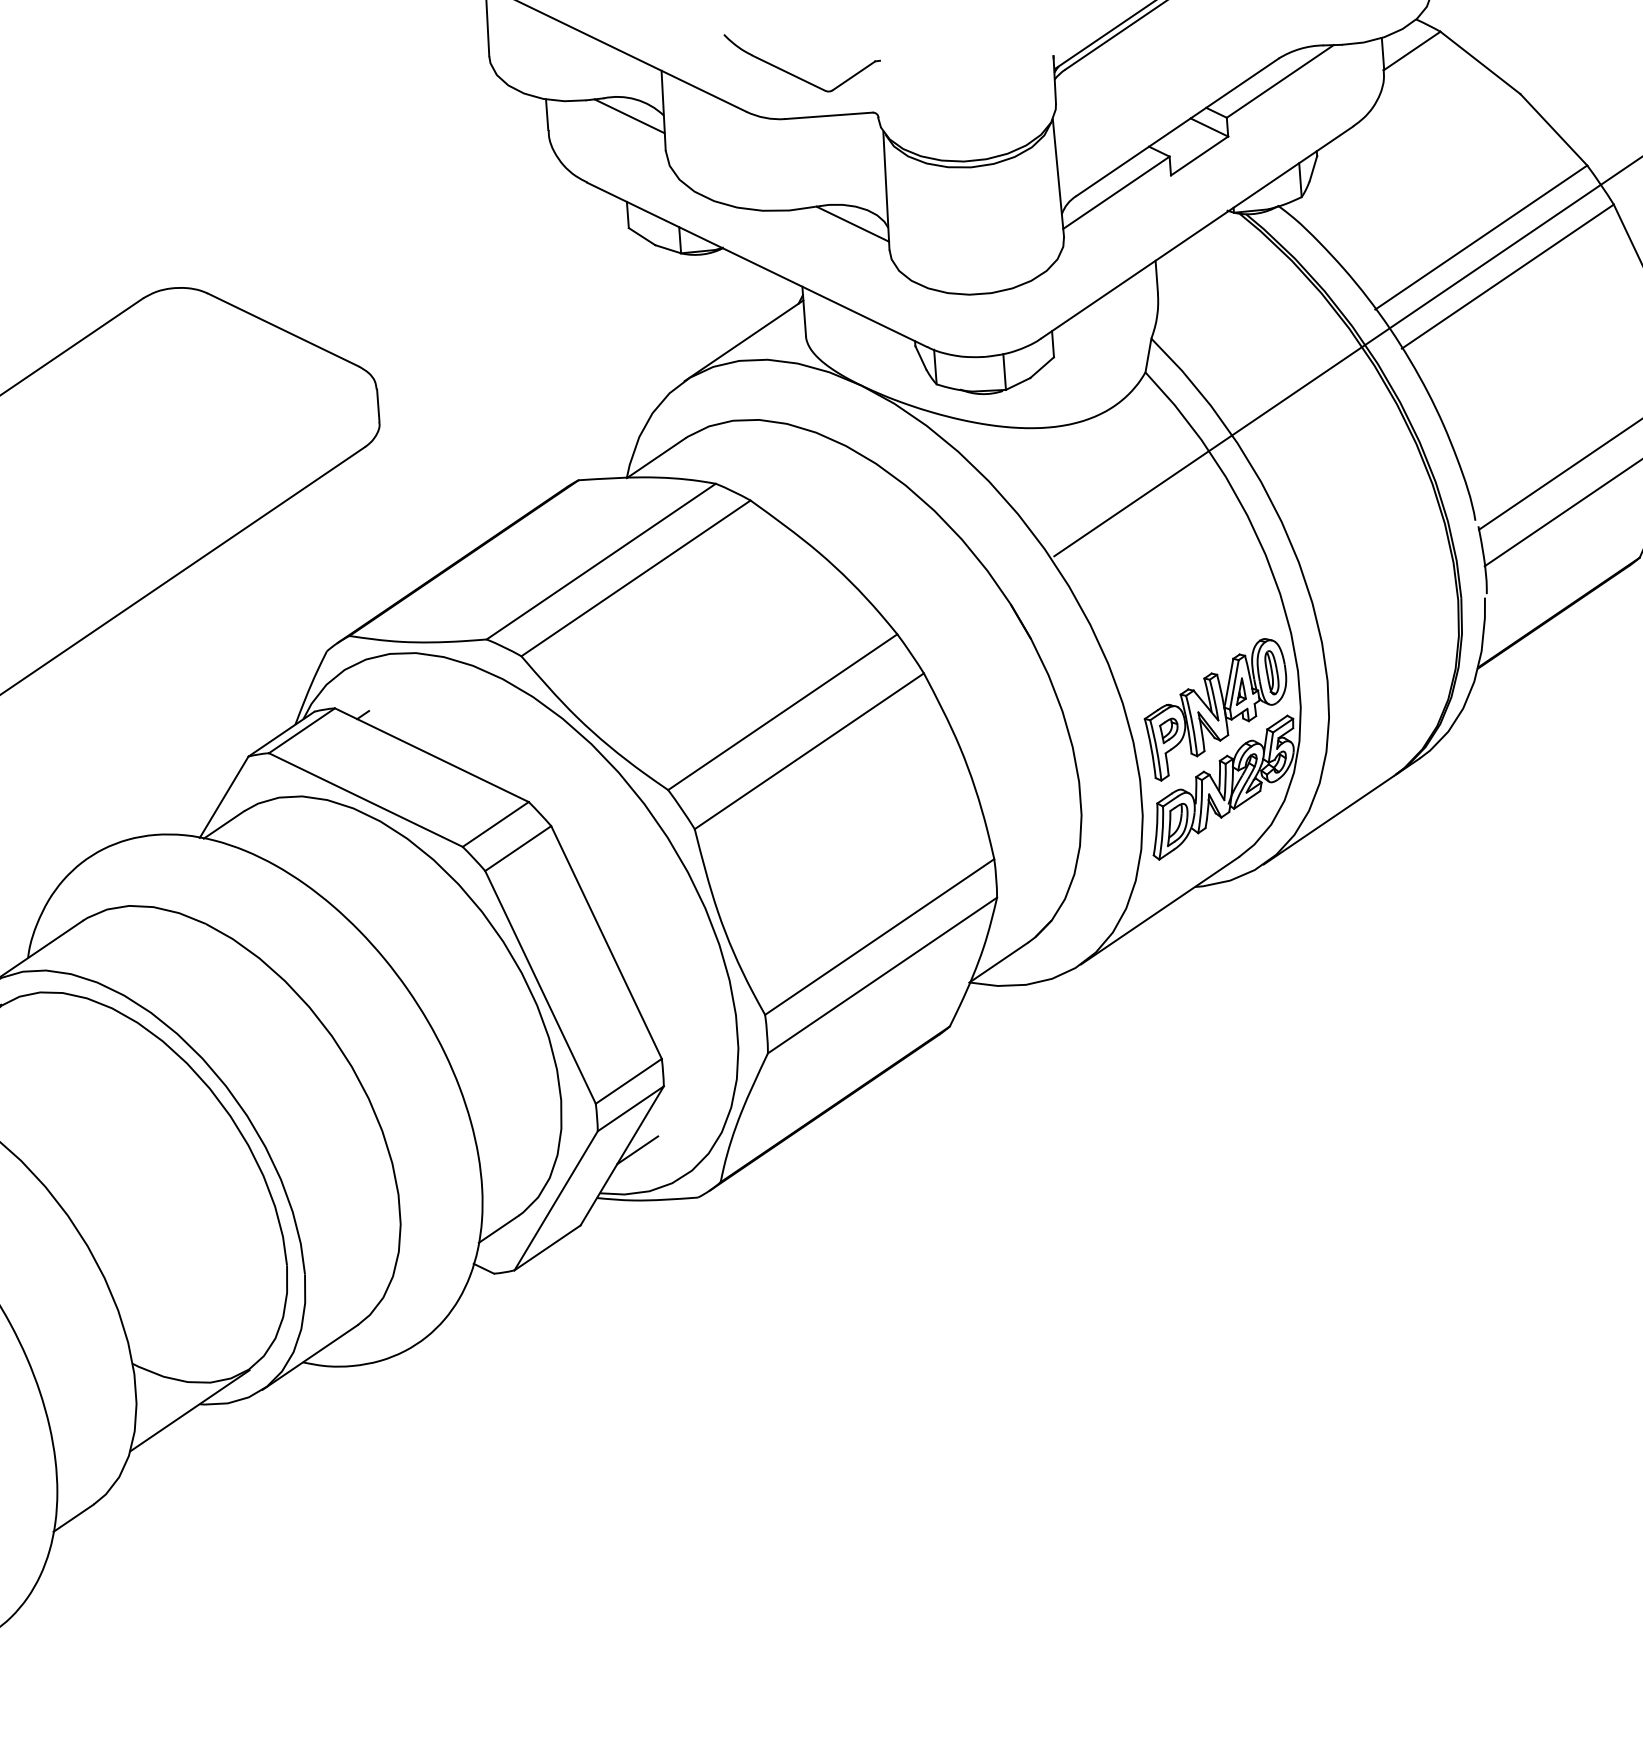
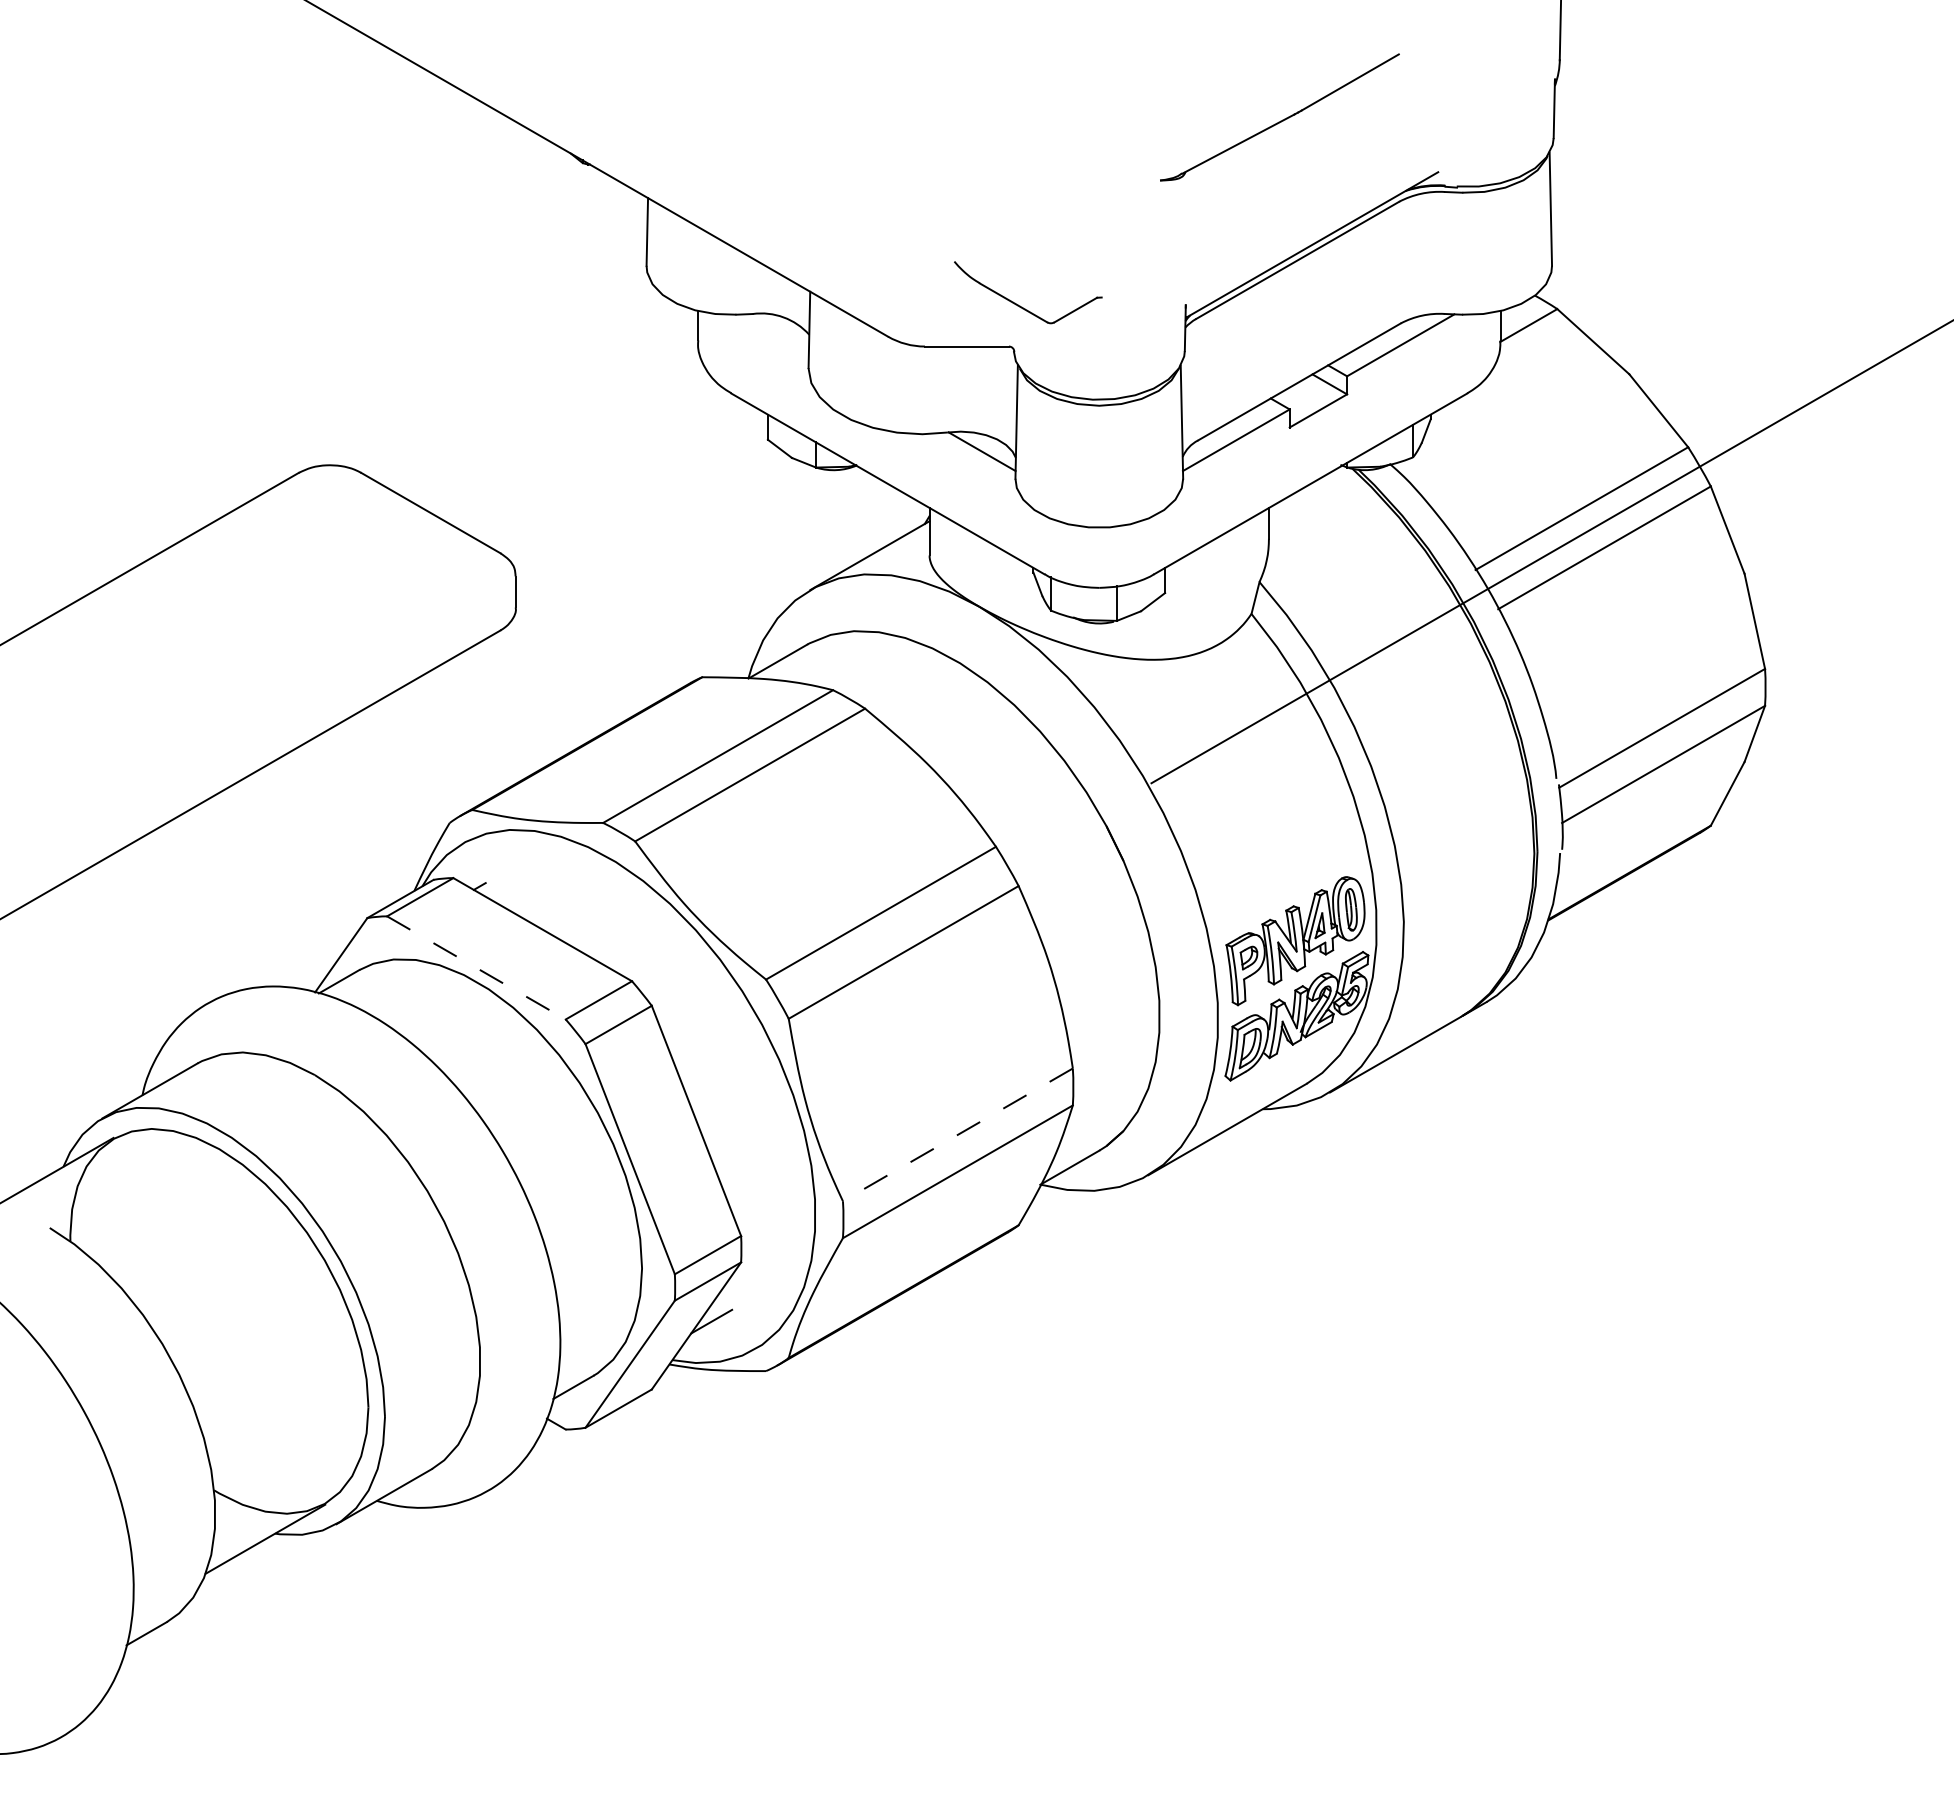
part: (796, 75) -> (1020, 305), moved
line: (629, 115) -> (776, 332), removed
line: (365, 800) -> (476, 968), solid -> dashed
line: (879, 936) -> (957, 1134), solid -> dashed

